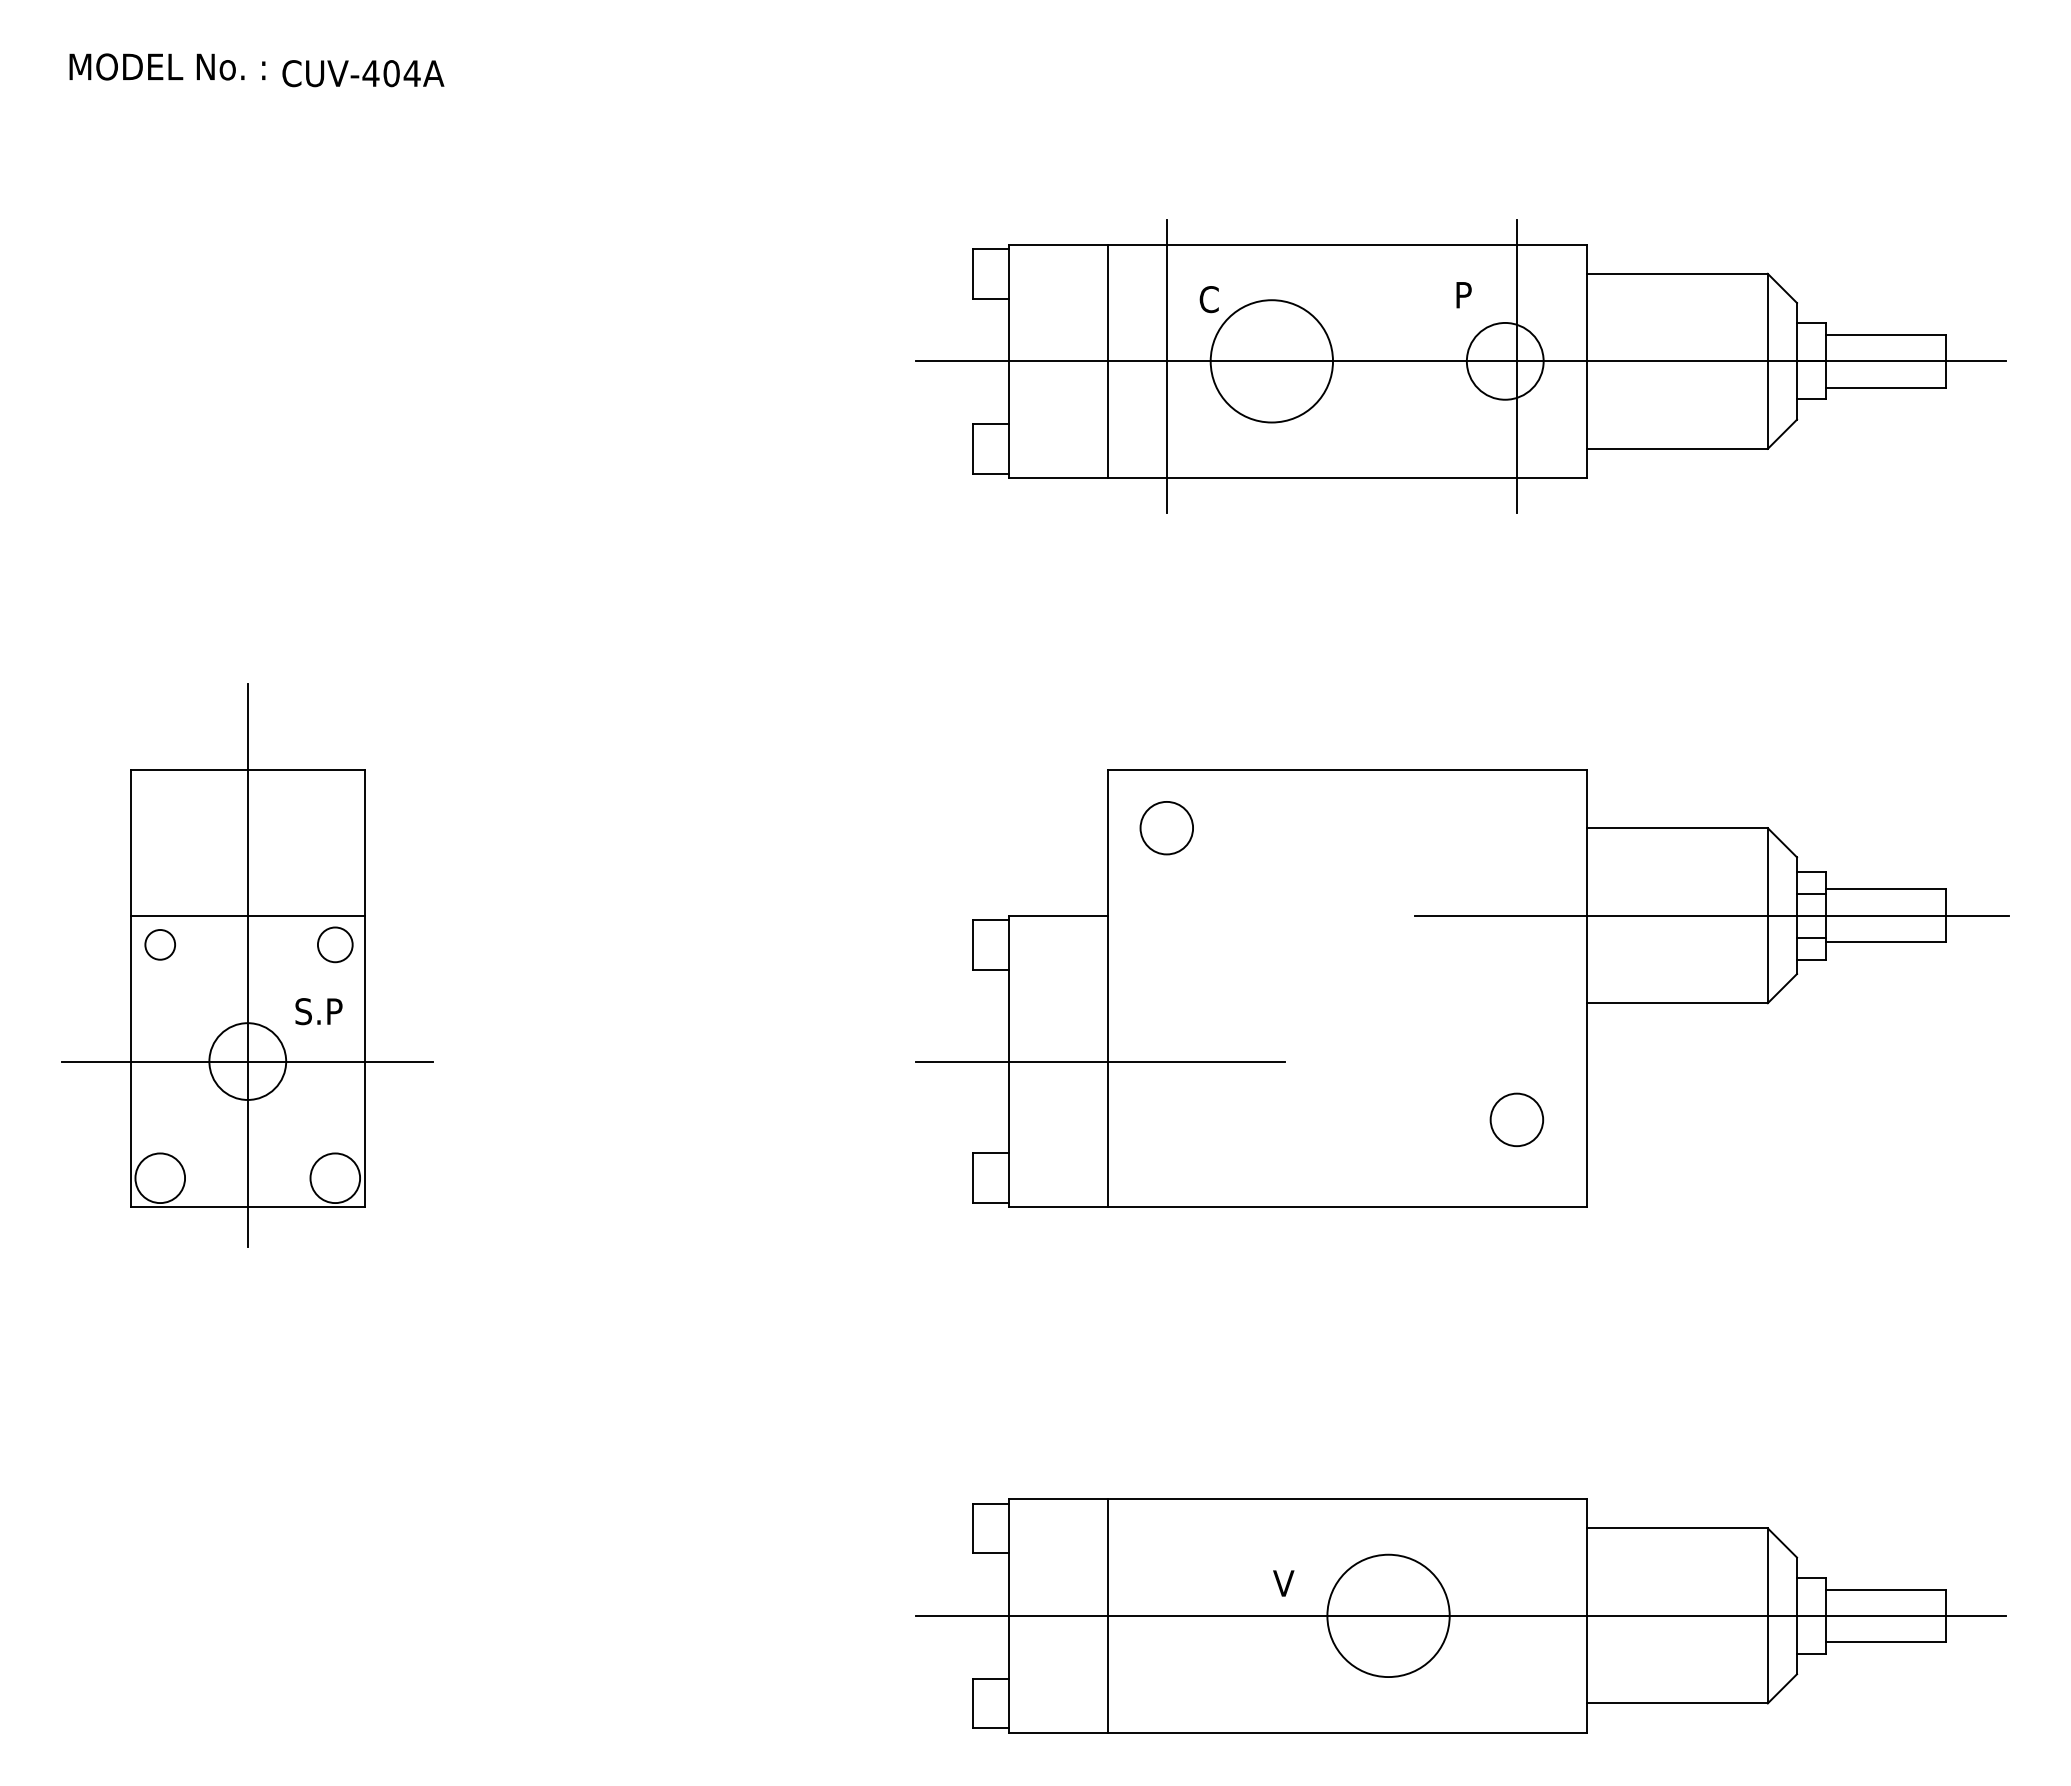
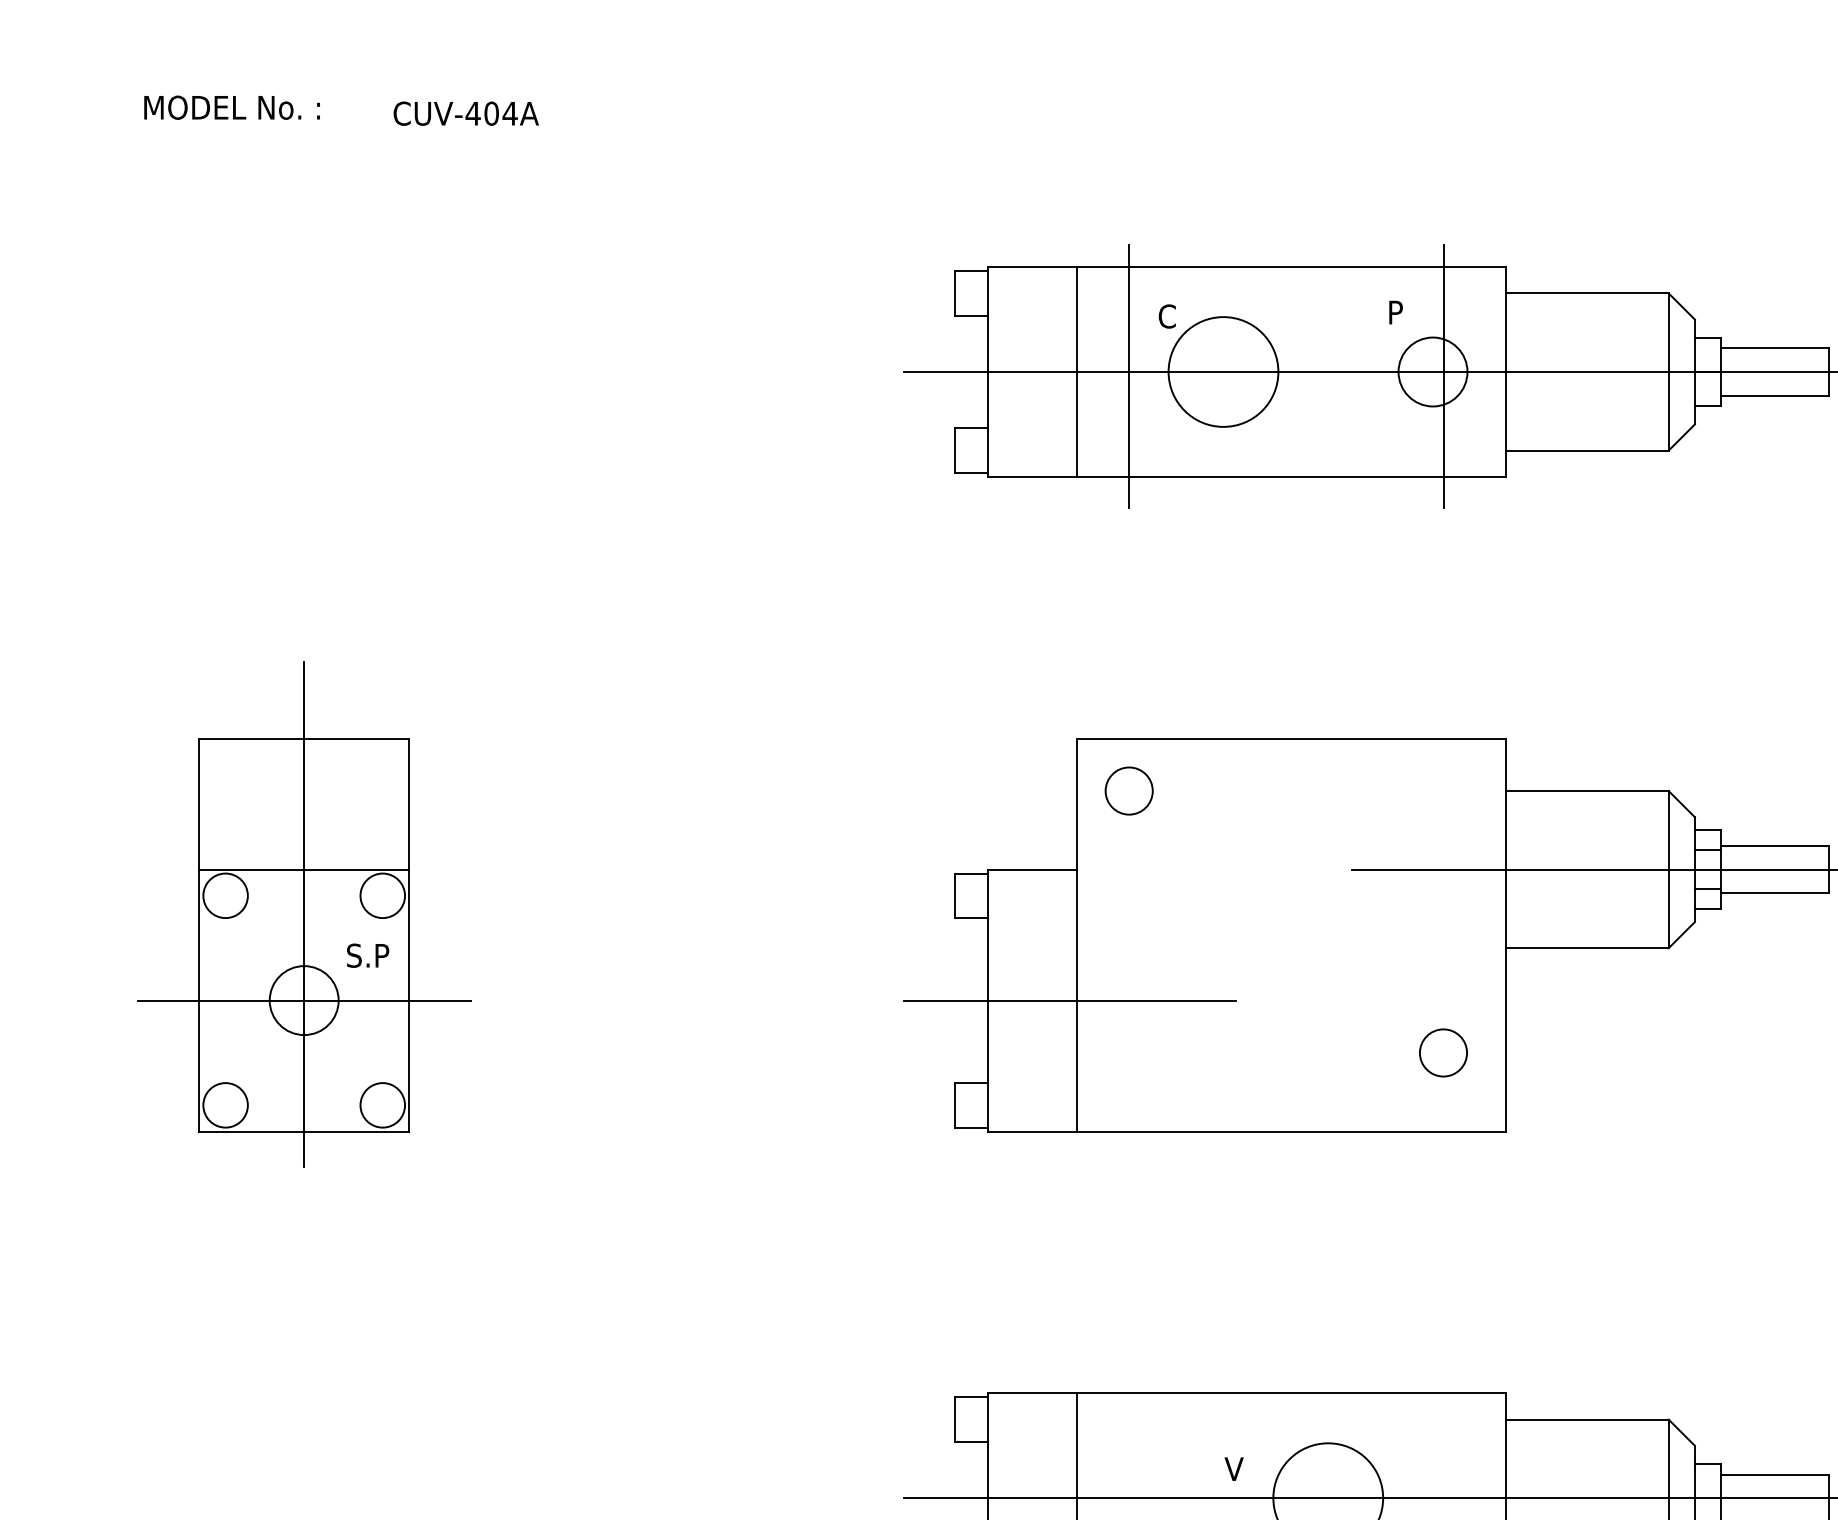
text: (363, 73) -> (466, 113), moved
circle: (160, 944) -> (225, 895), size x1.67
circle: (335, 944) -> (382, 895), size x1.43

